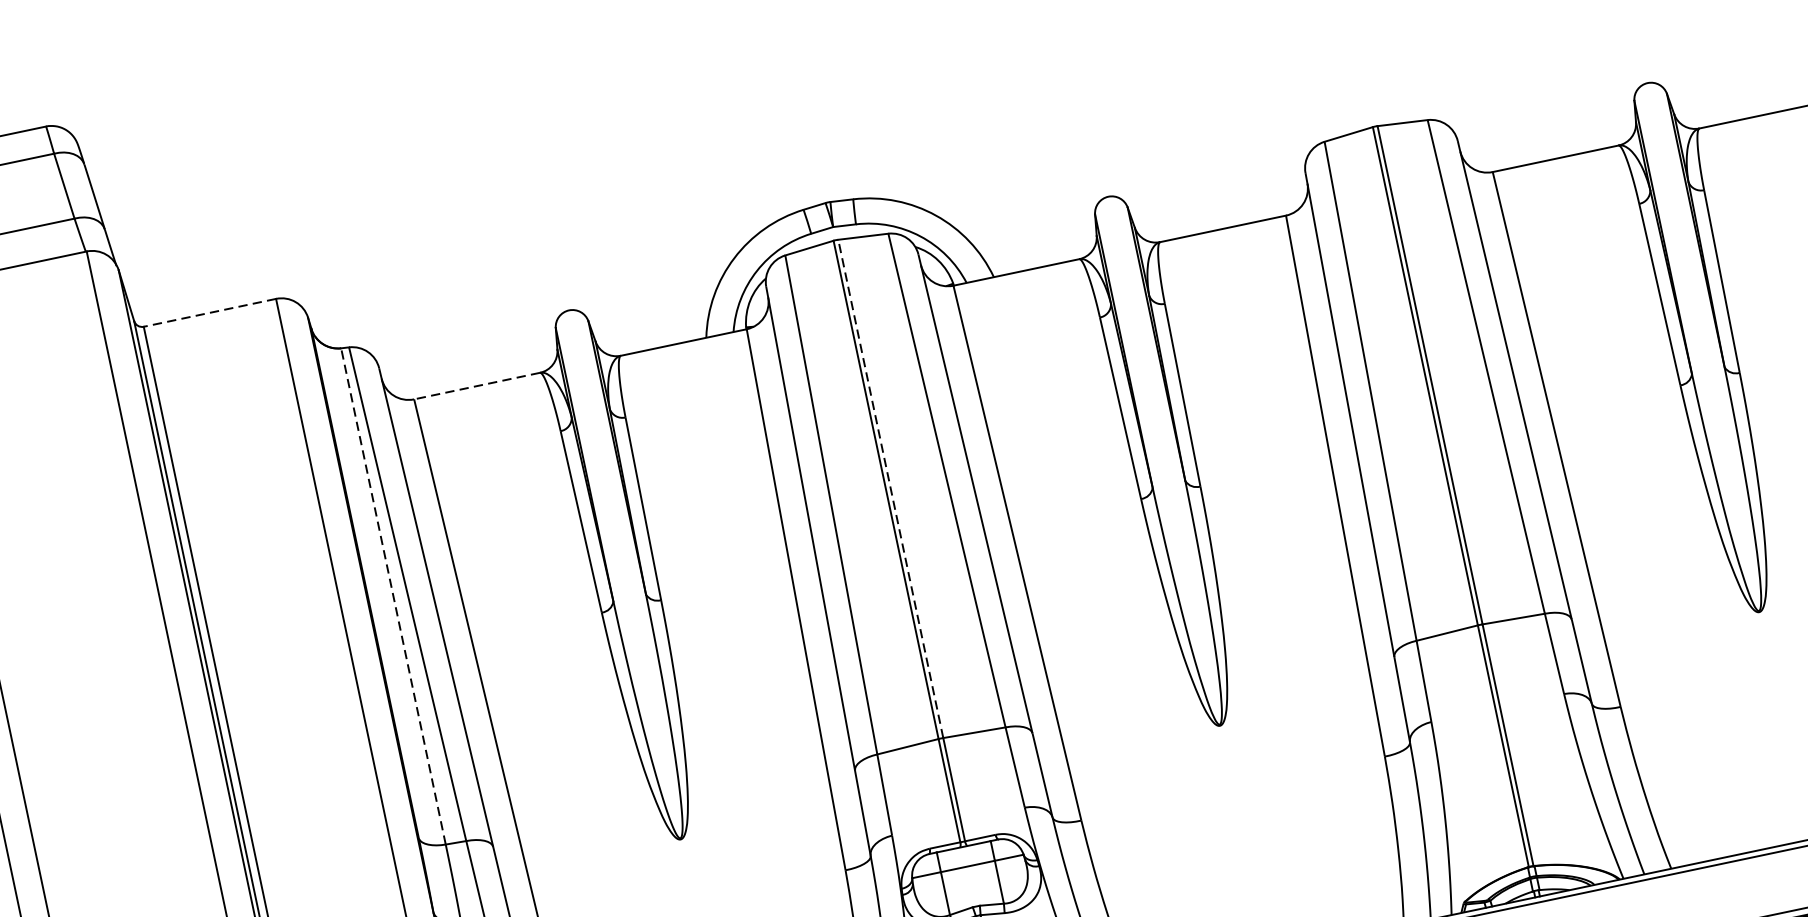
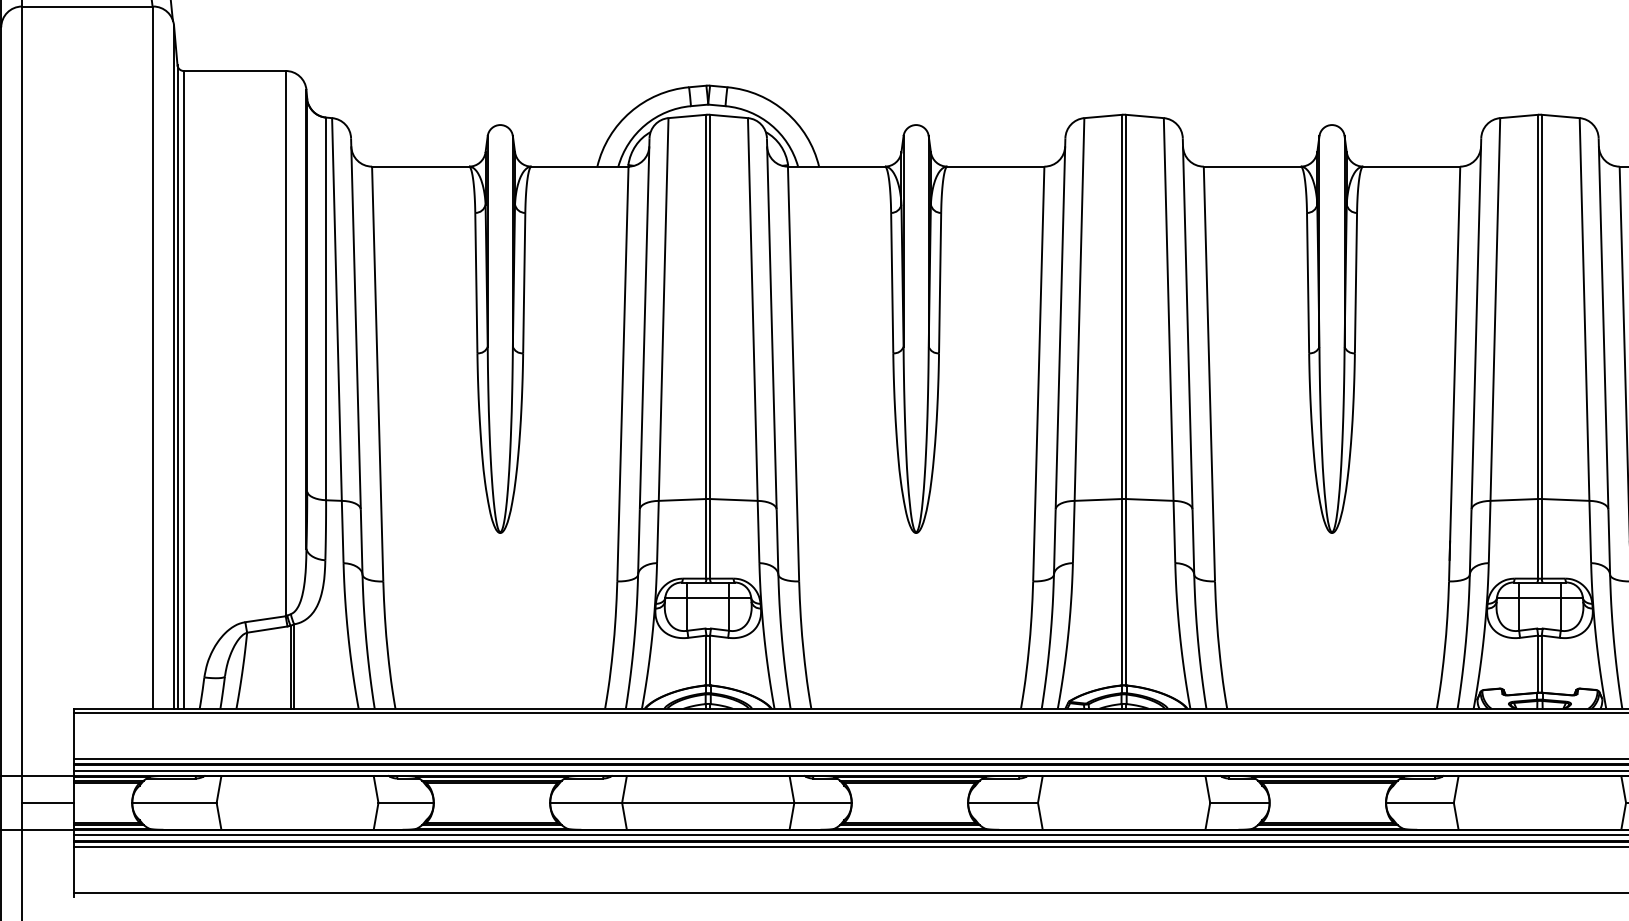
line: (209, 312) -> (234, 70), dashed -> solid
line: (476, 385) -> (420, 166), dashed -> solid
line: (891, 488) -> (710, 306), dashed -> solid
line: (393, 595) -> (326, 308), dashed -> solid

